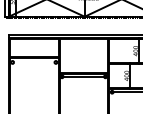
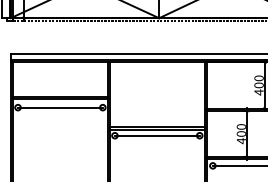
line: (33, 62) -> (58, 107), added

